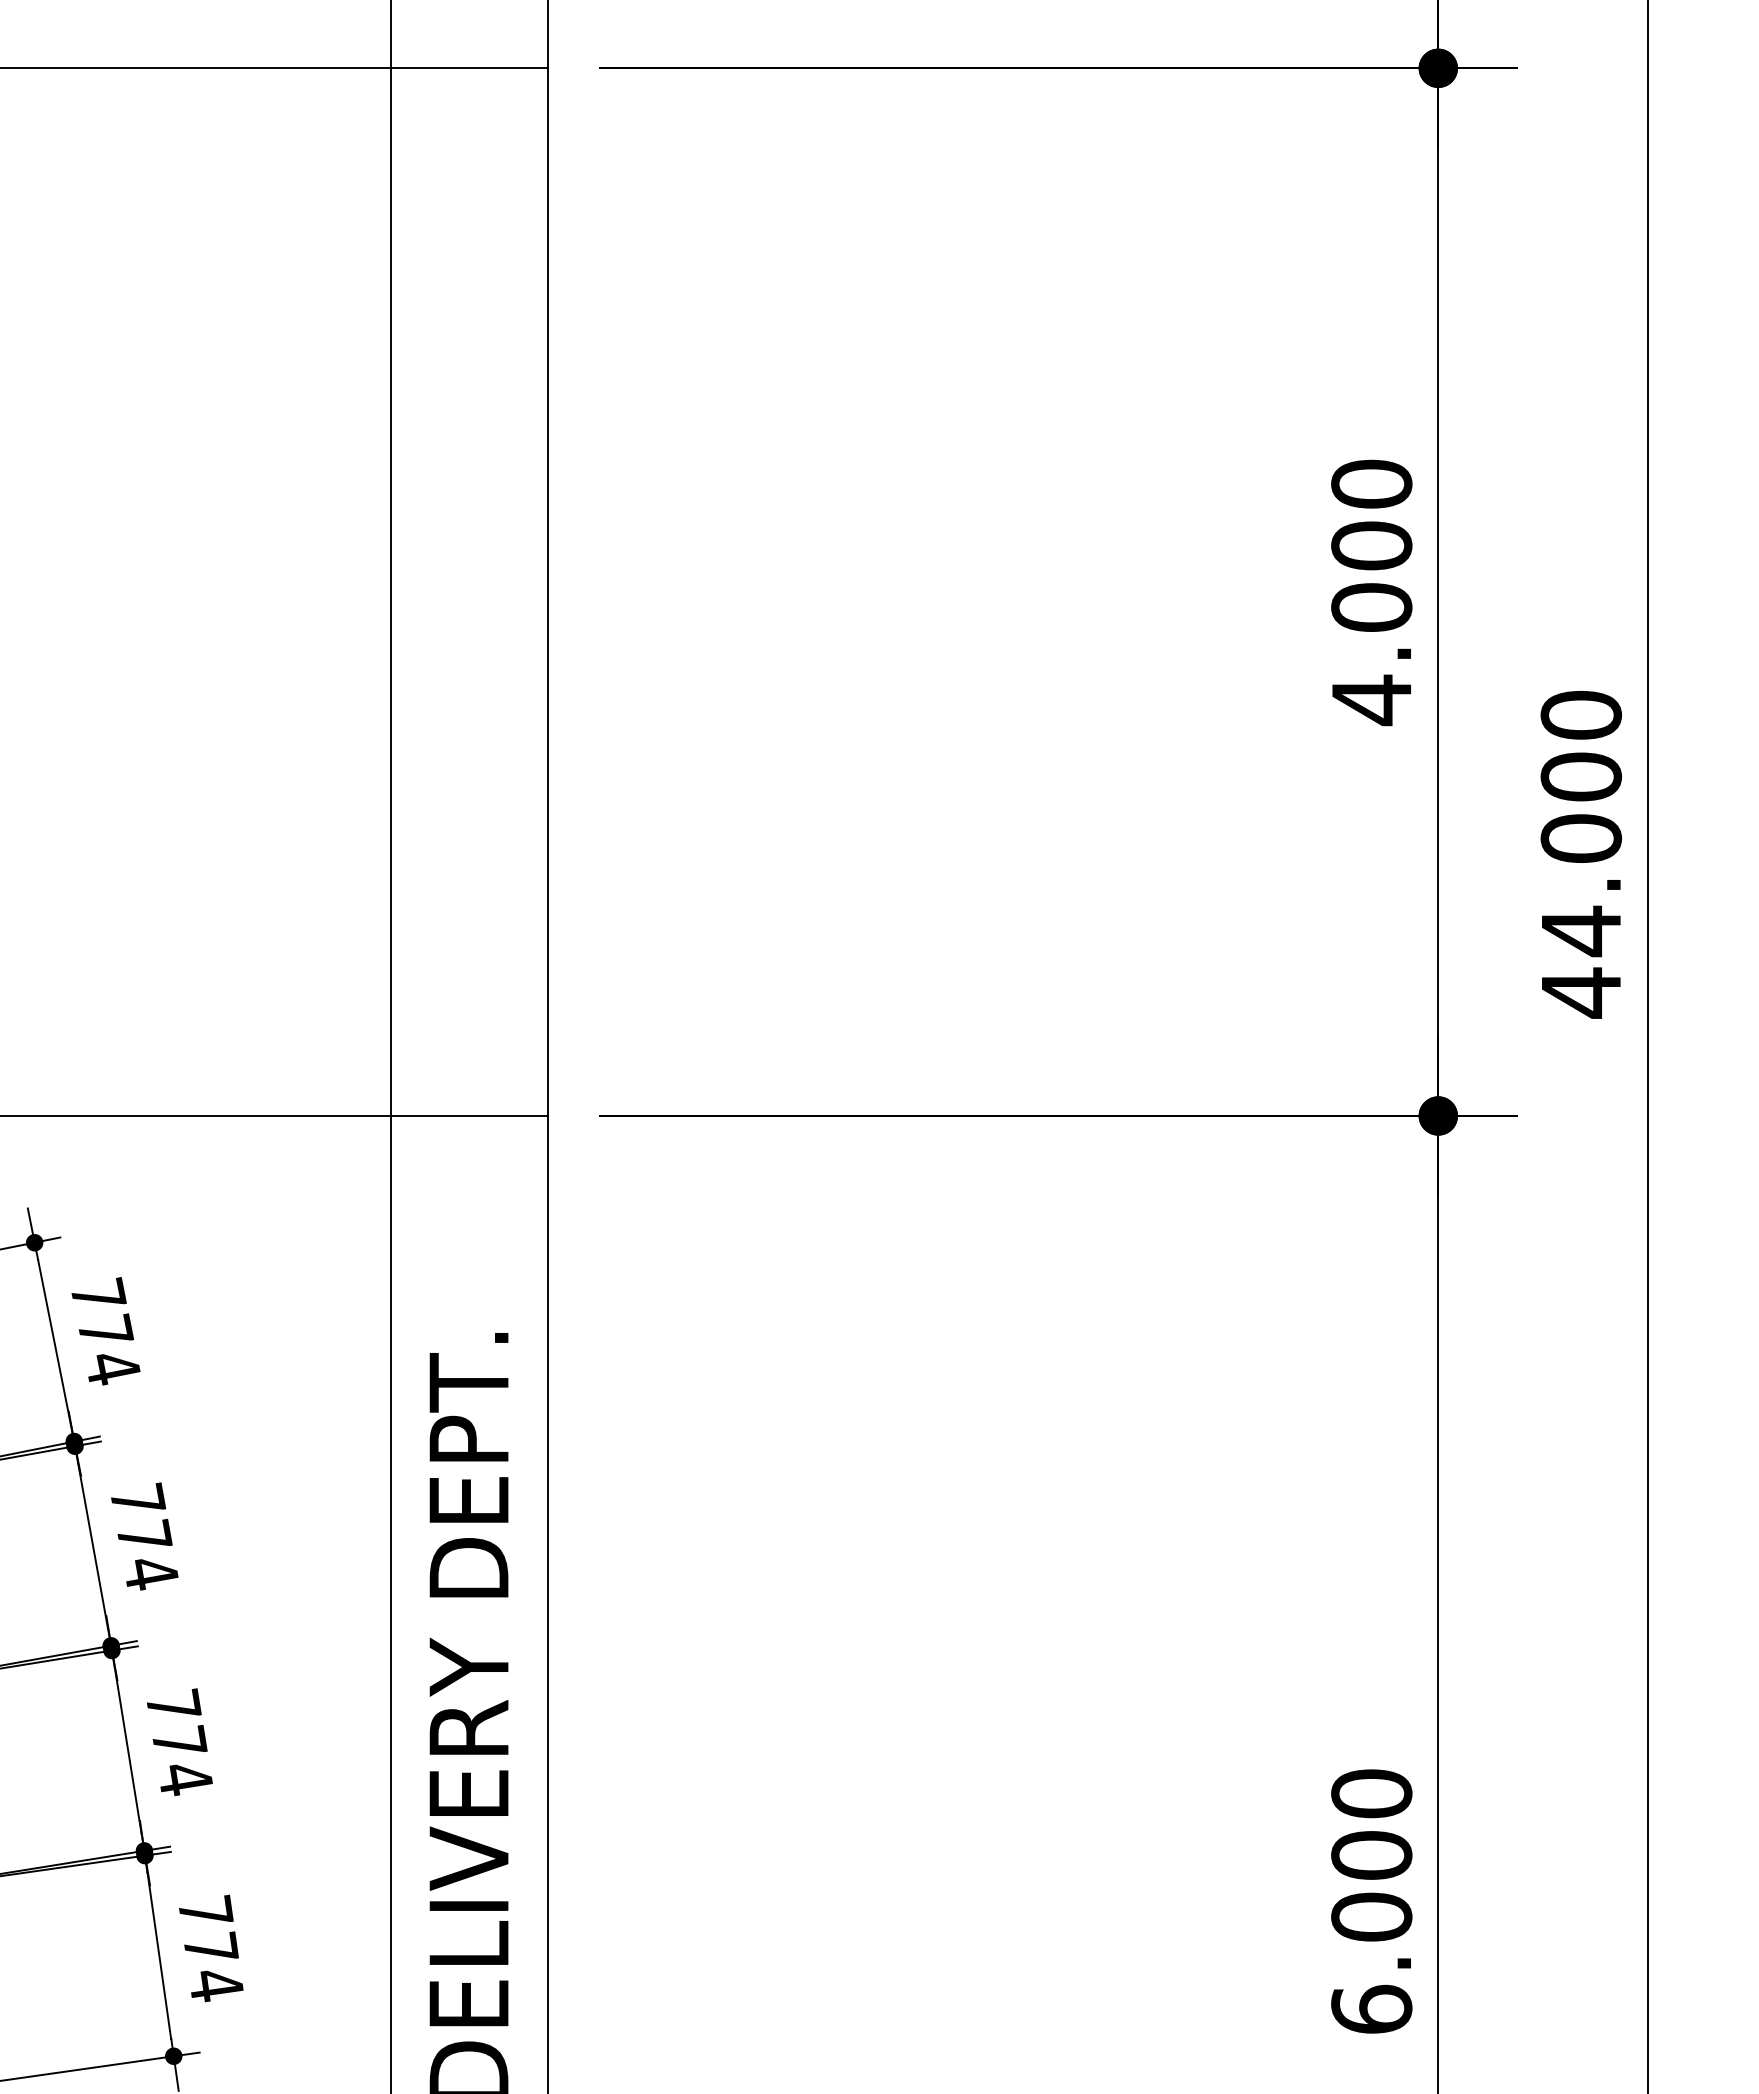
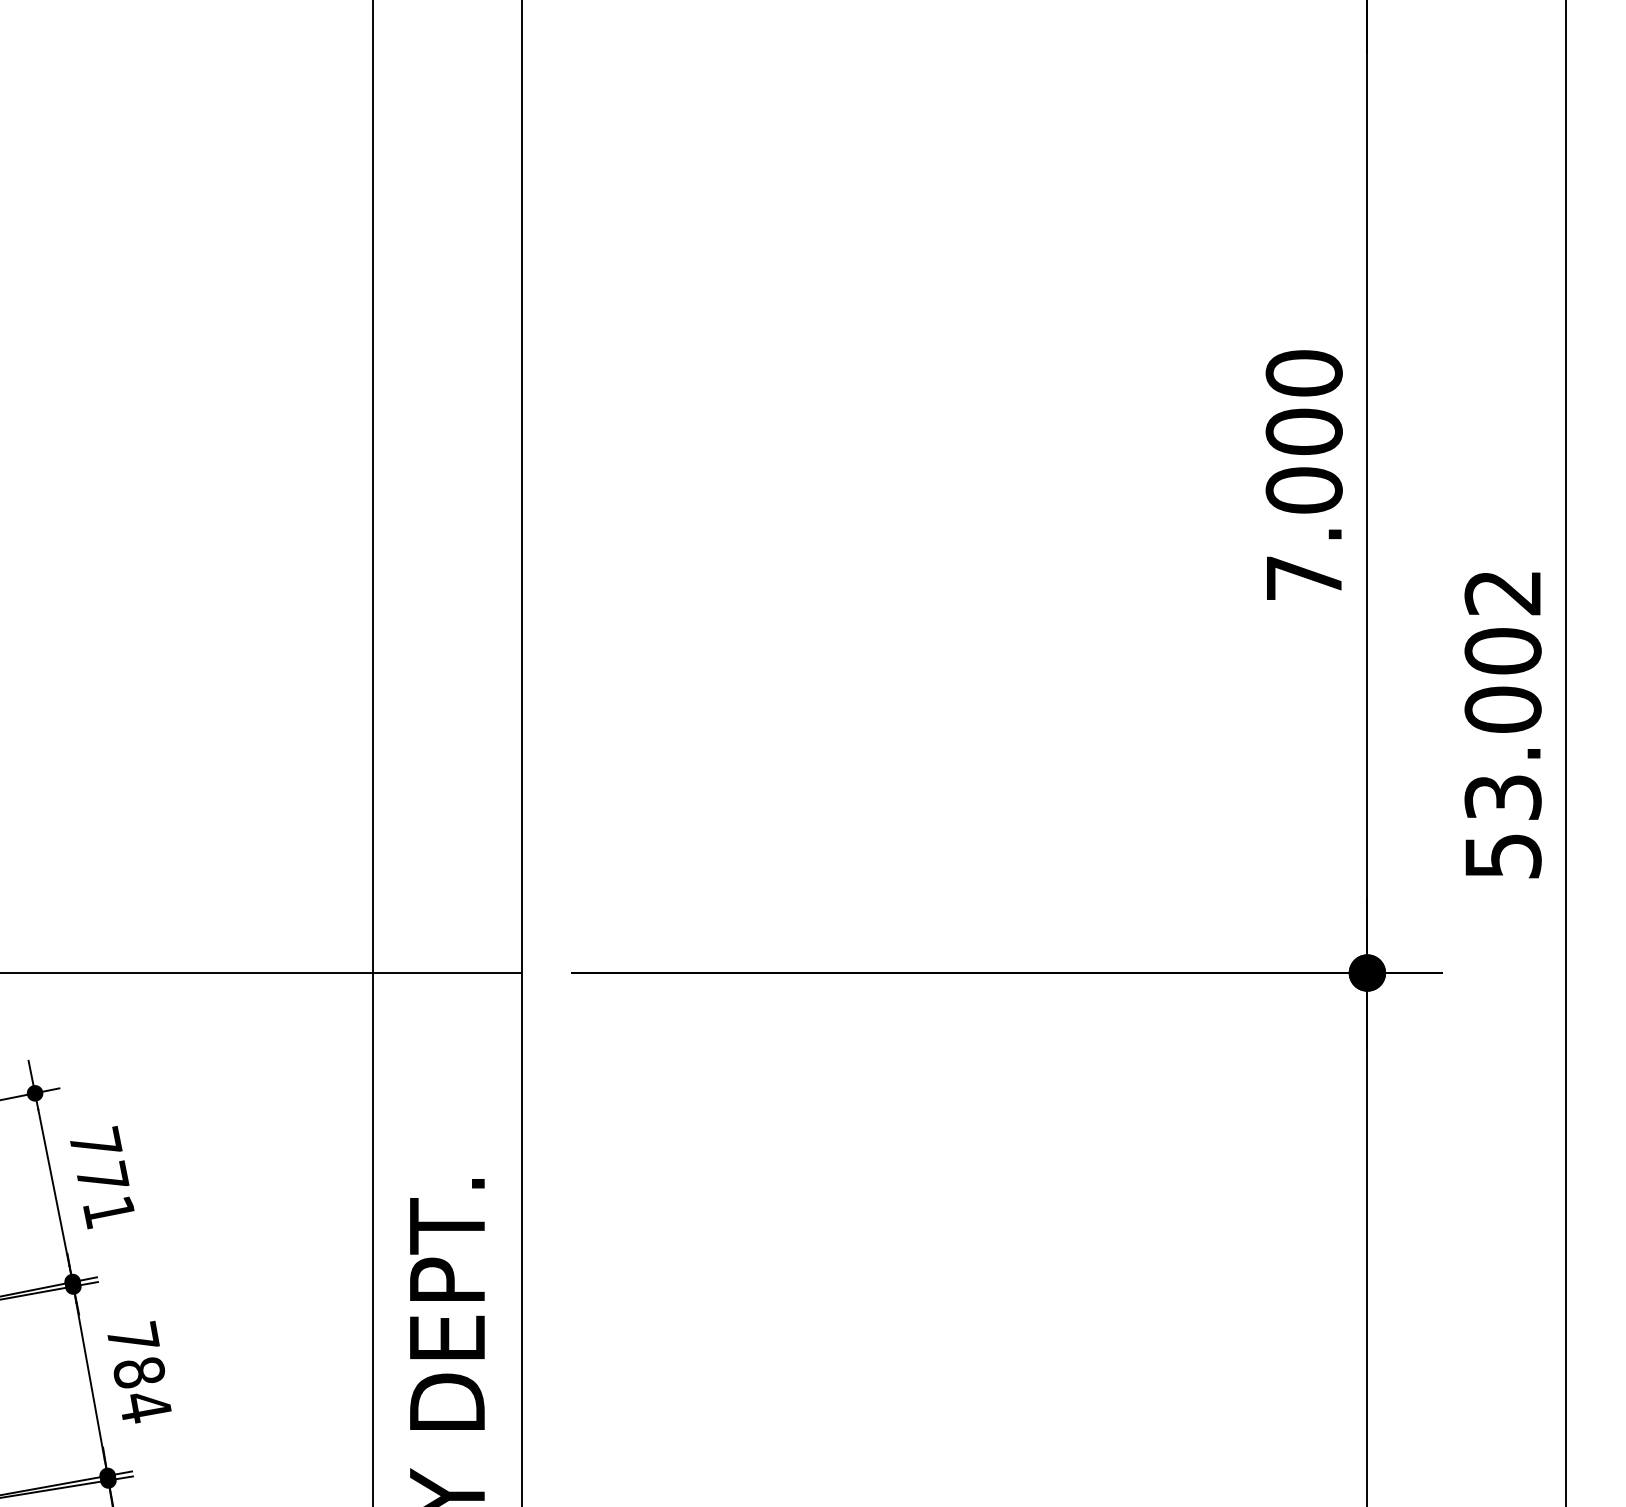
text: (1371, 700) -> (1303, 578), 4.000 -> 7.000
text: (1581, 854) -> (1503, 724), 44.000 -> 53.002
text: (112, 1368) -> (108, 1212), 774 -> 771
text: (144, 1535) -> (139, 1371), 774 -> 784

